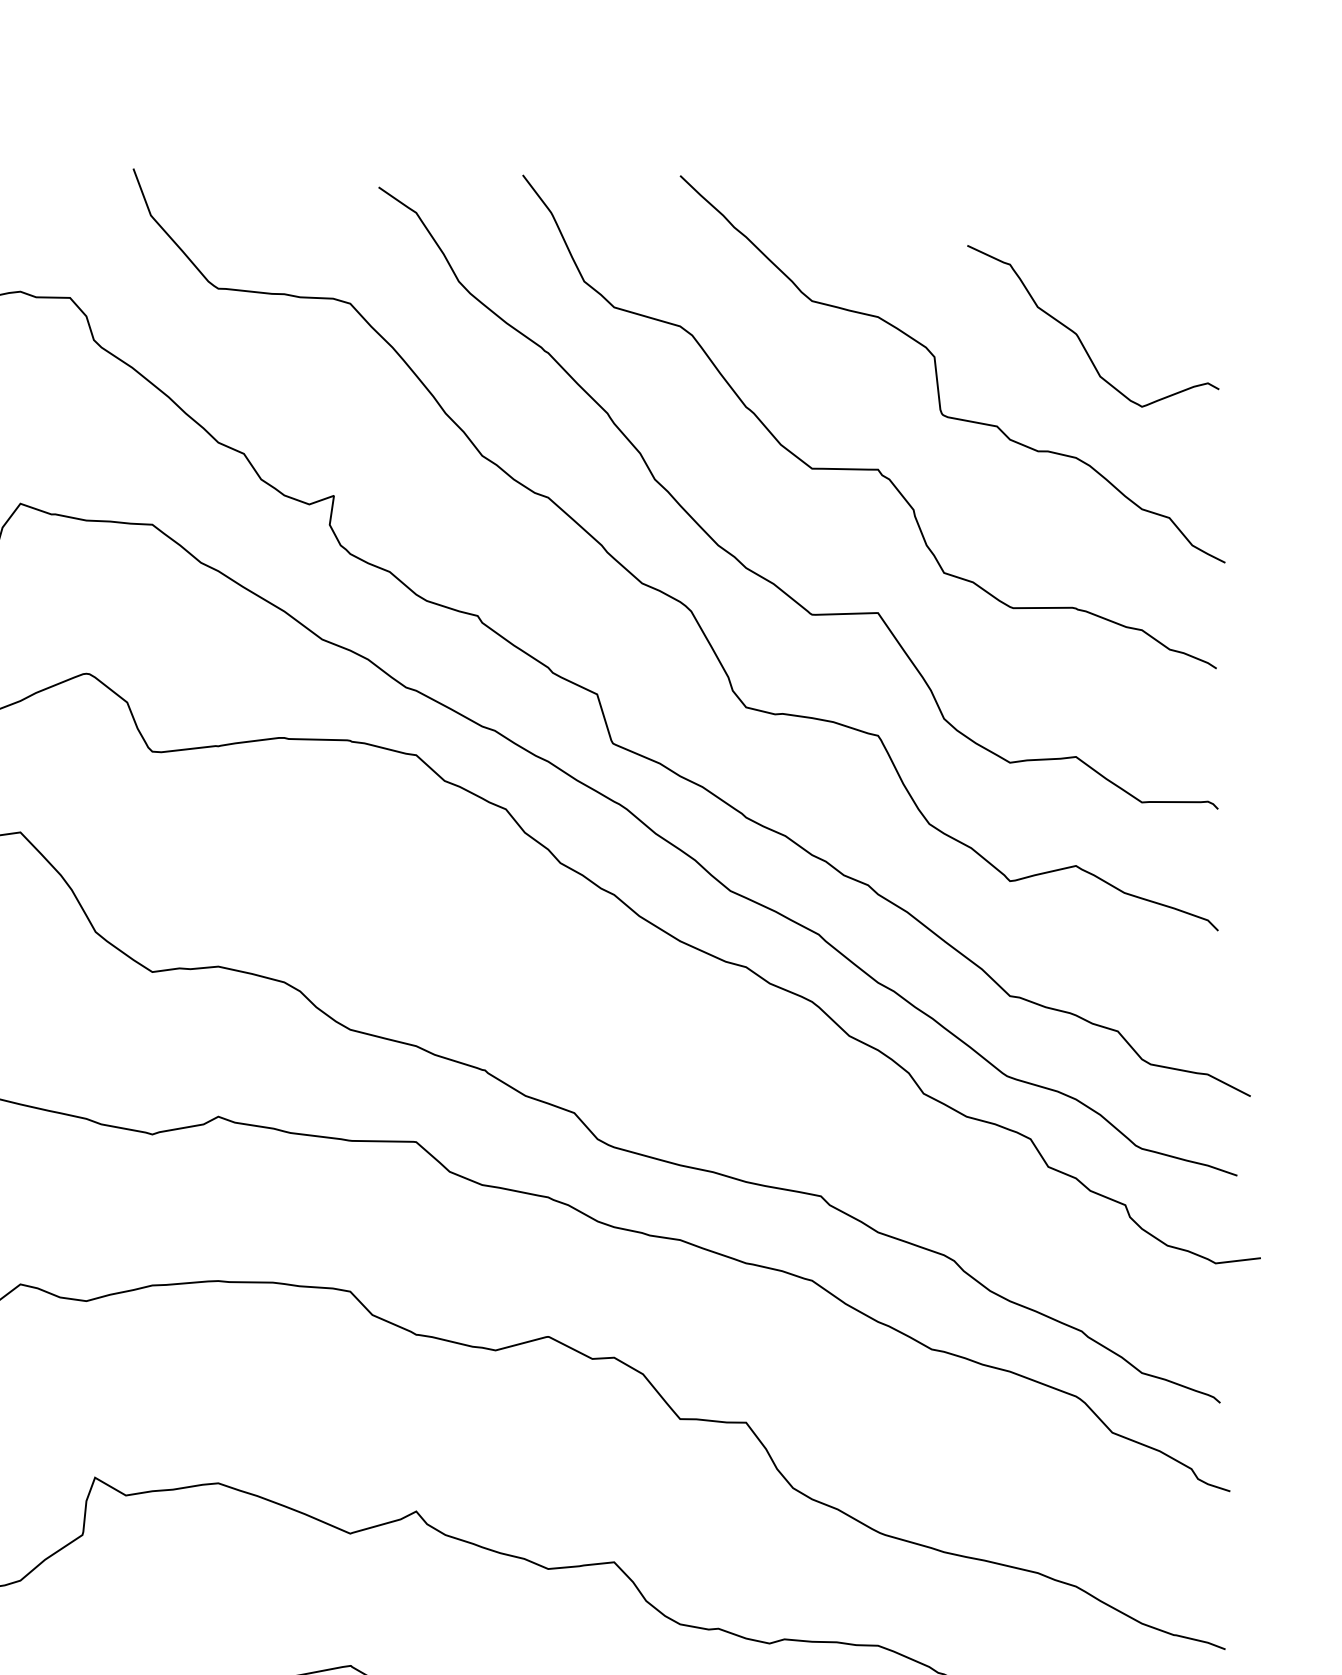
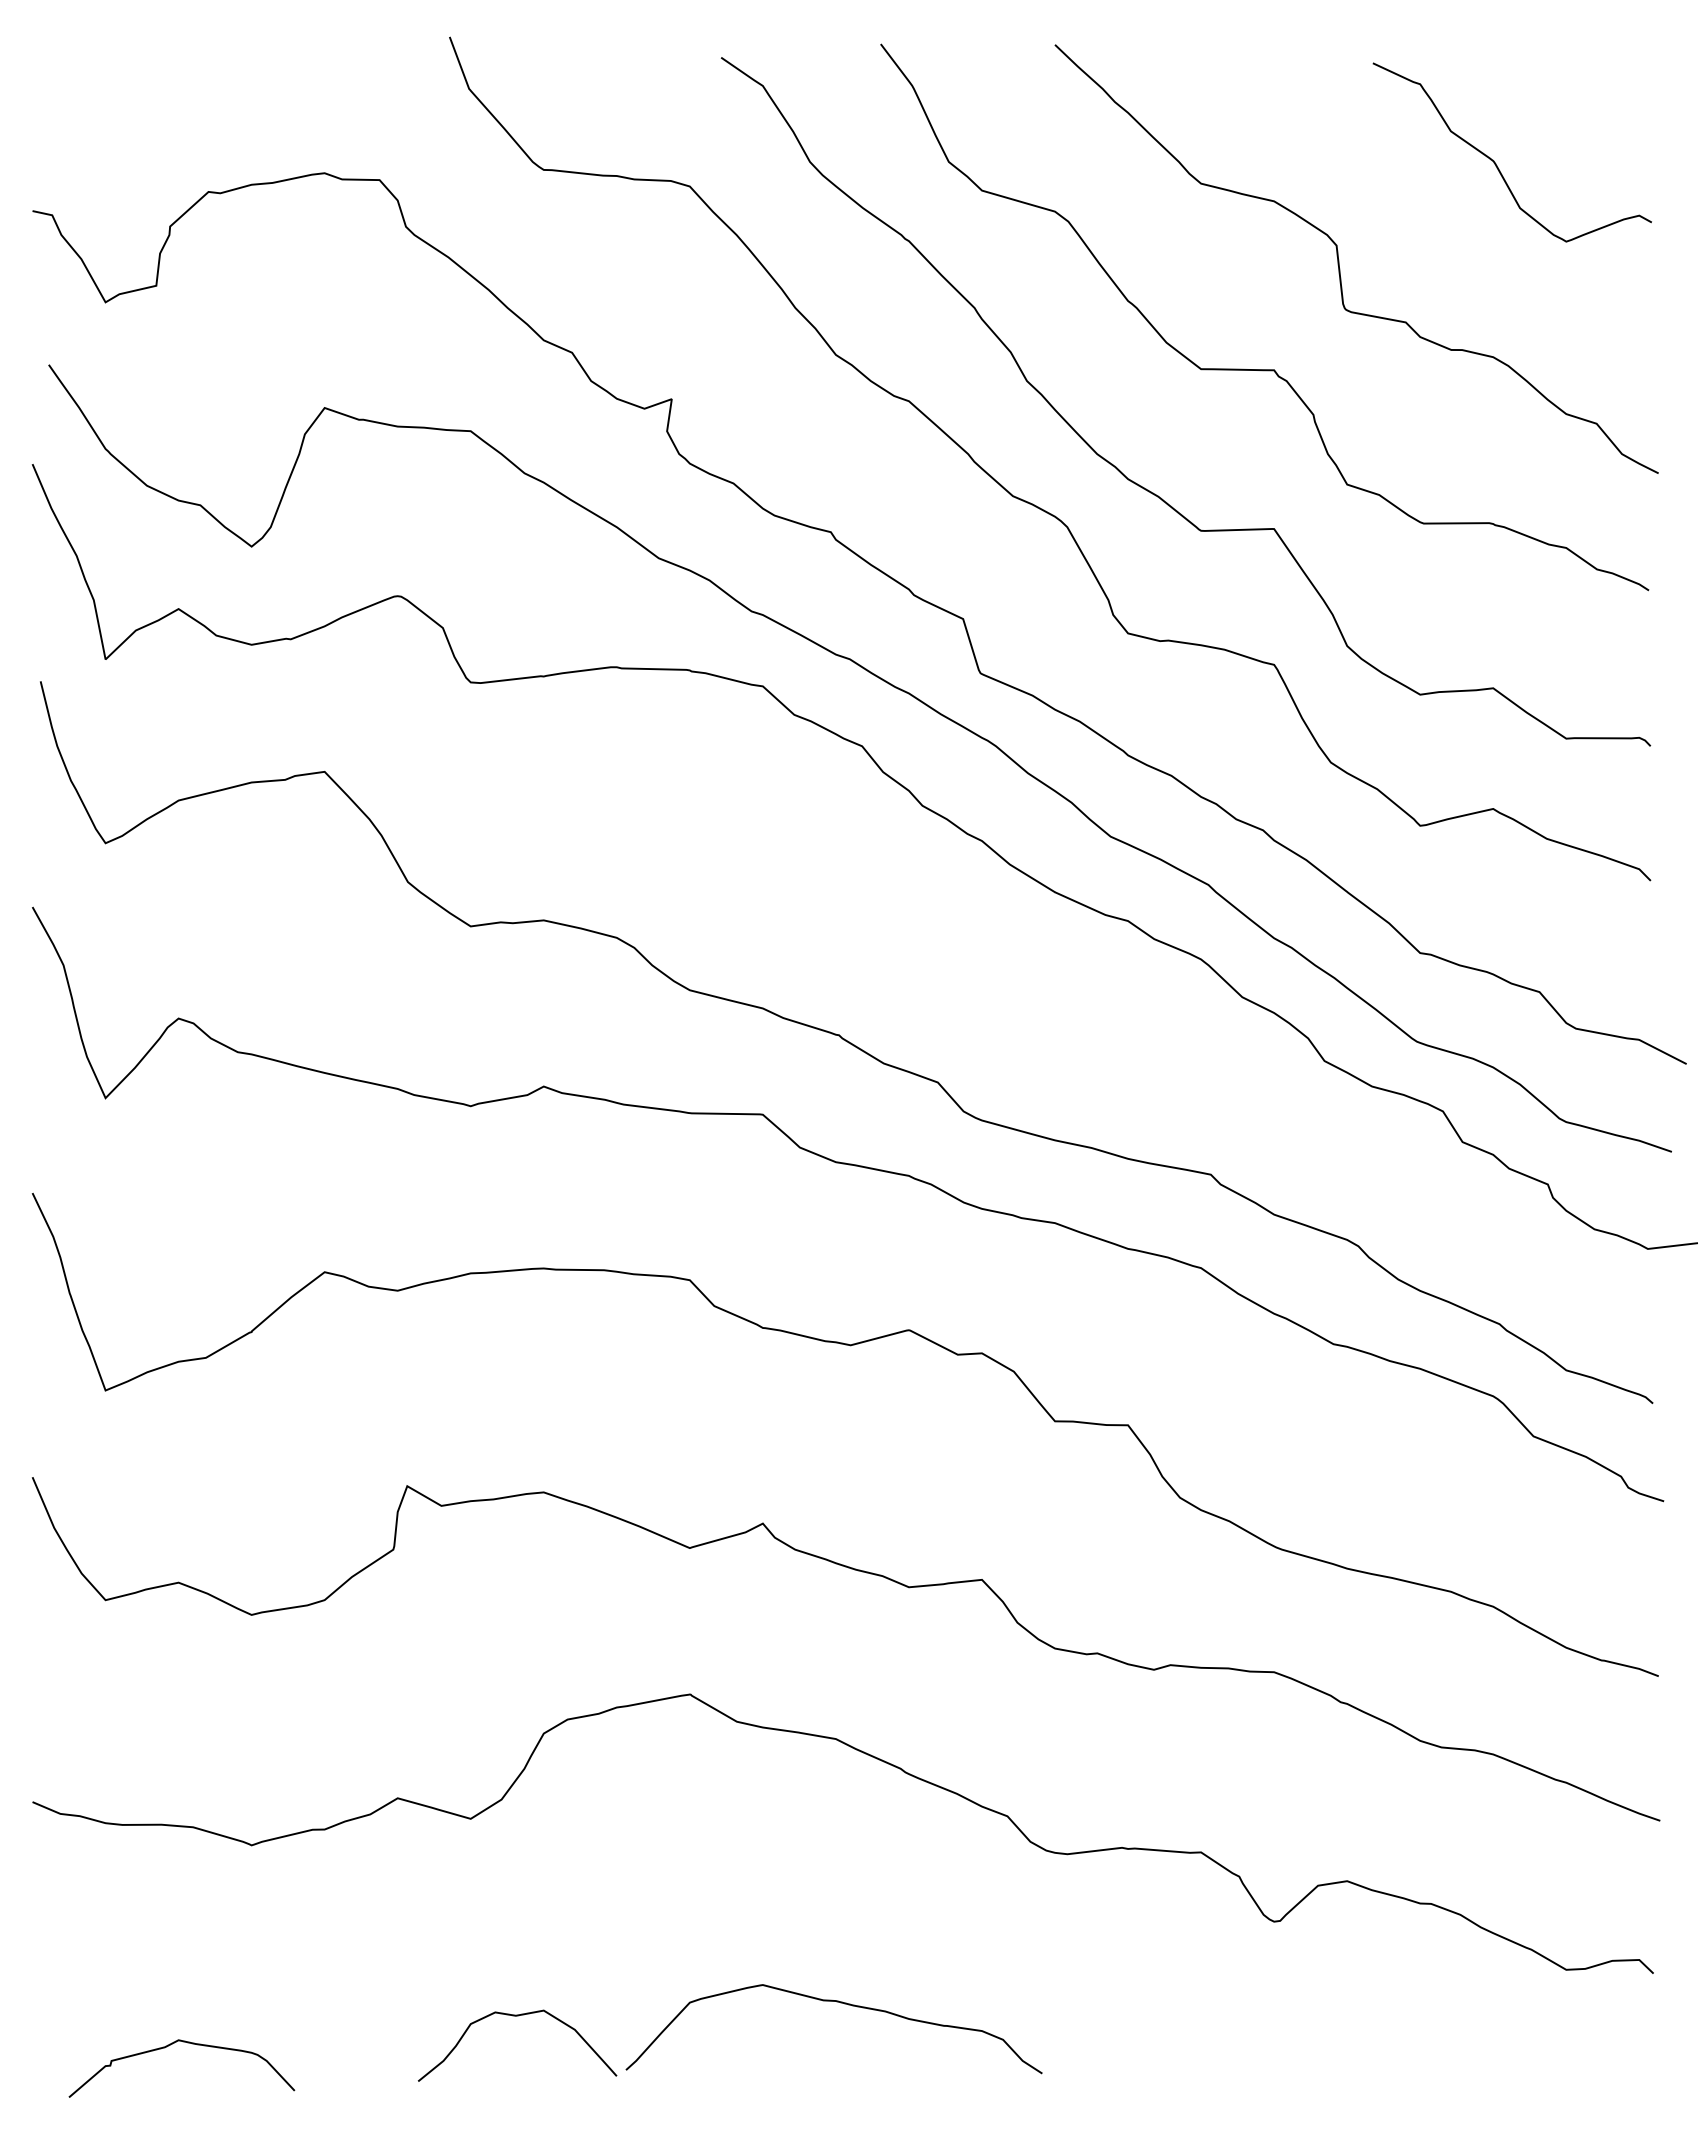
curve: (1078, 336) -> (1496, 163), moved

